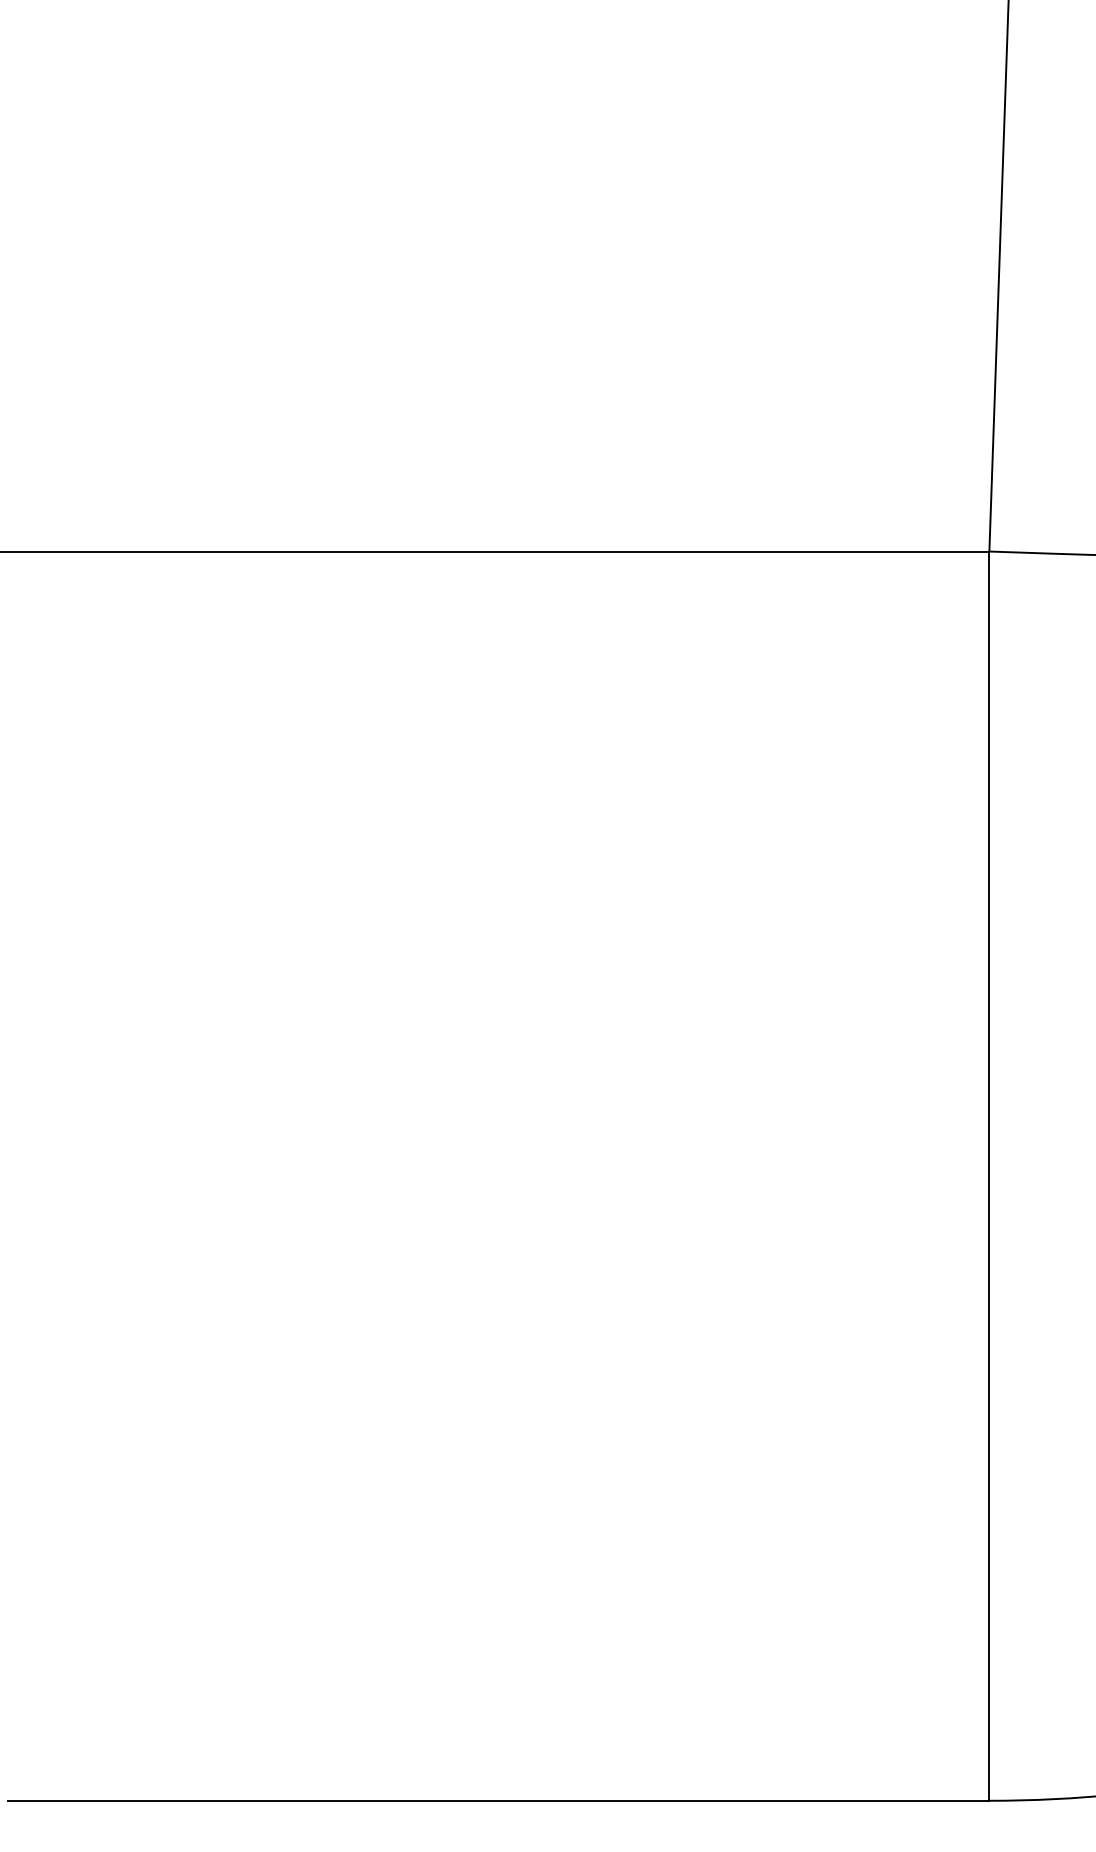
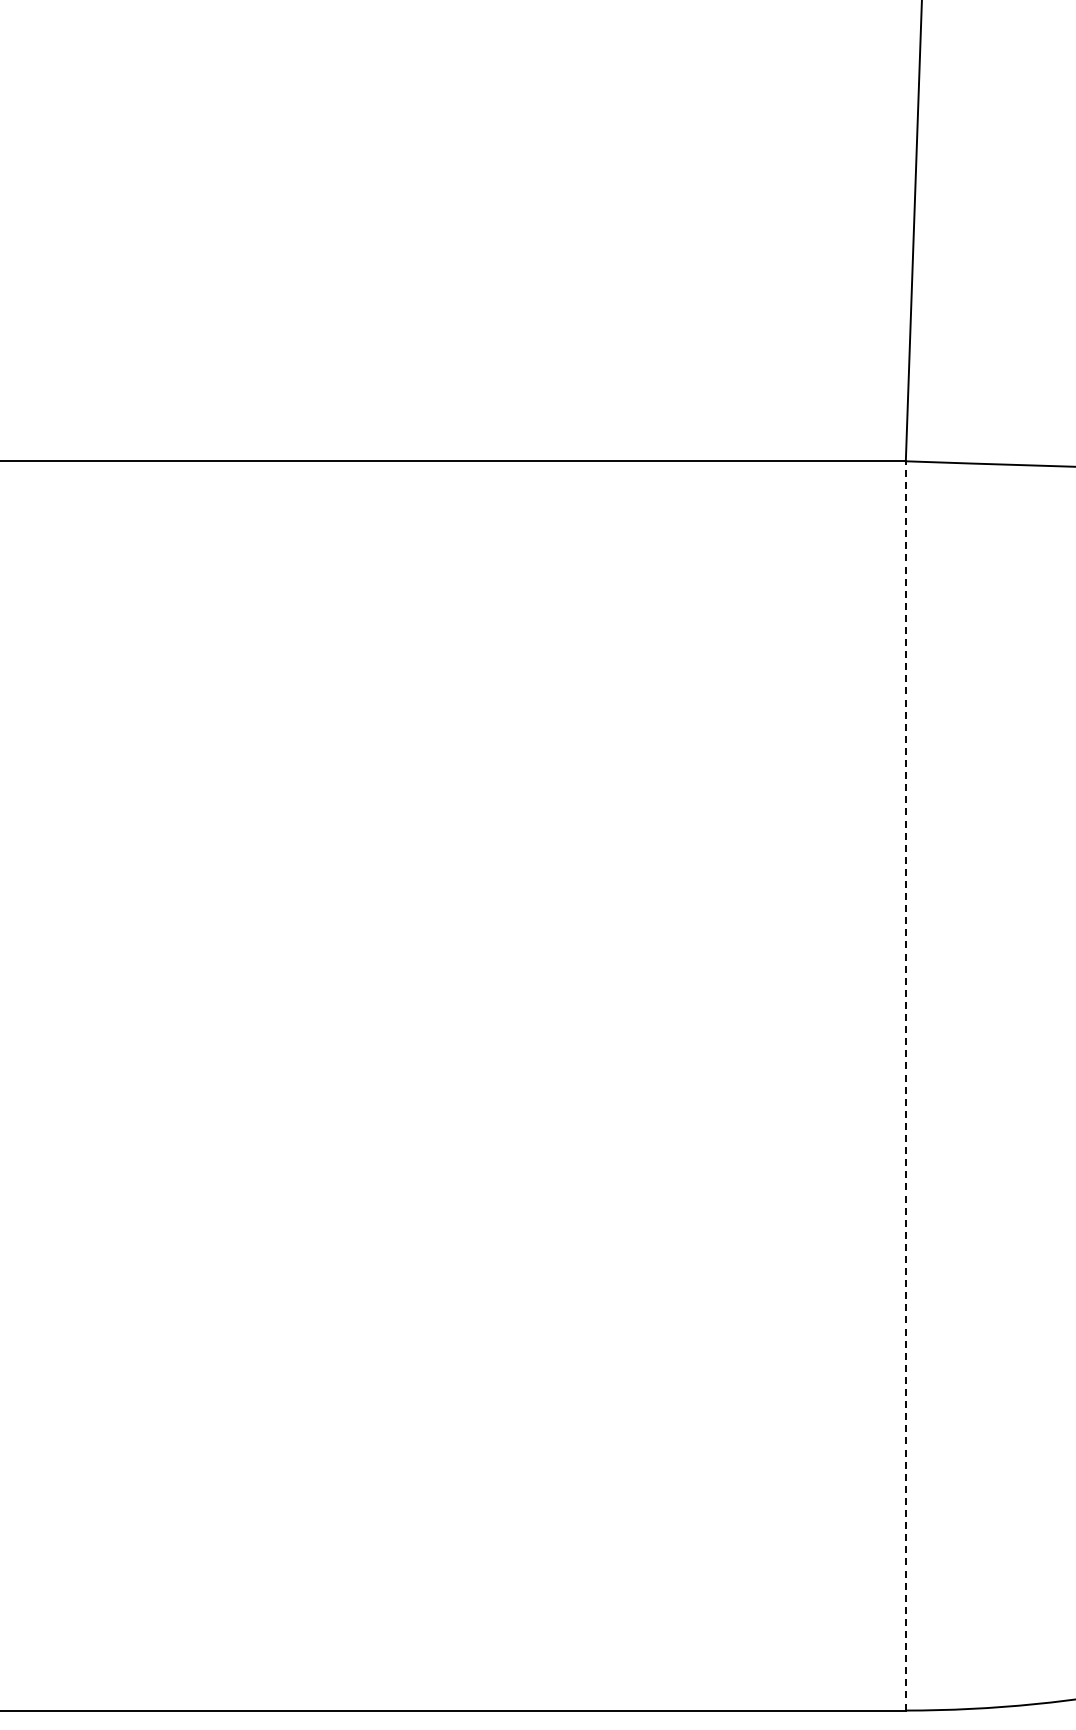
line: (989, 1176) -> (905, 1086), solid -> dashed

